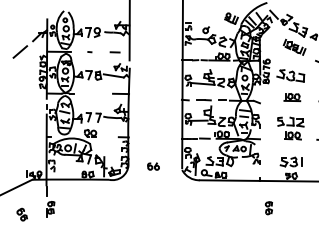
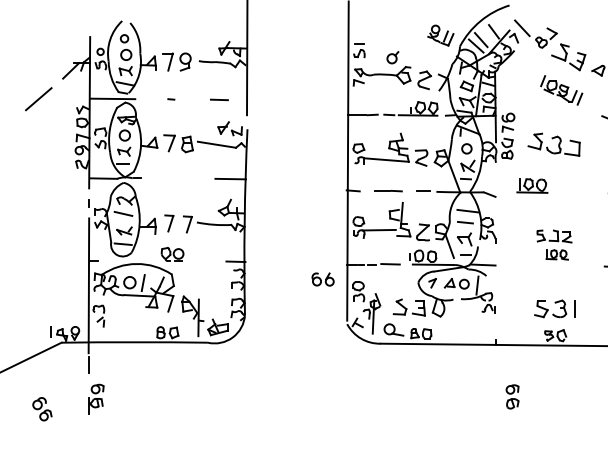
part: (292, 97) -> (532, 185), moved
part: (290, 128) -> (553, 244), size x0.7
part: (153, 166) -> (323, 279), moved

